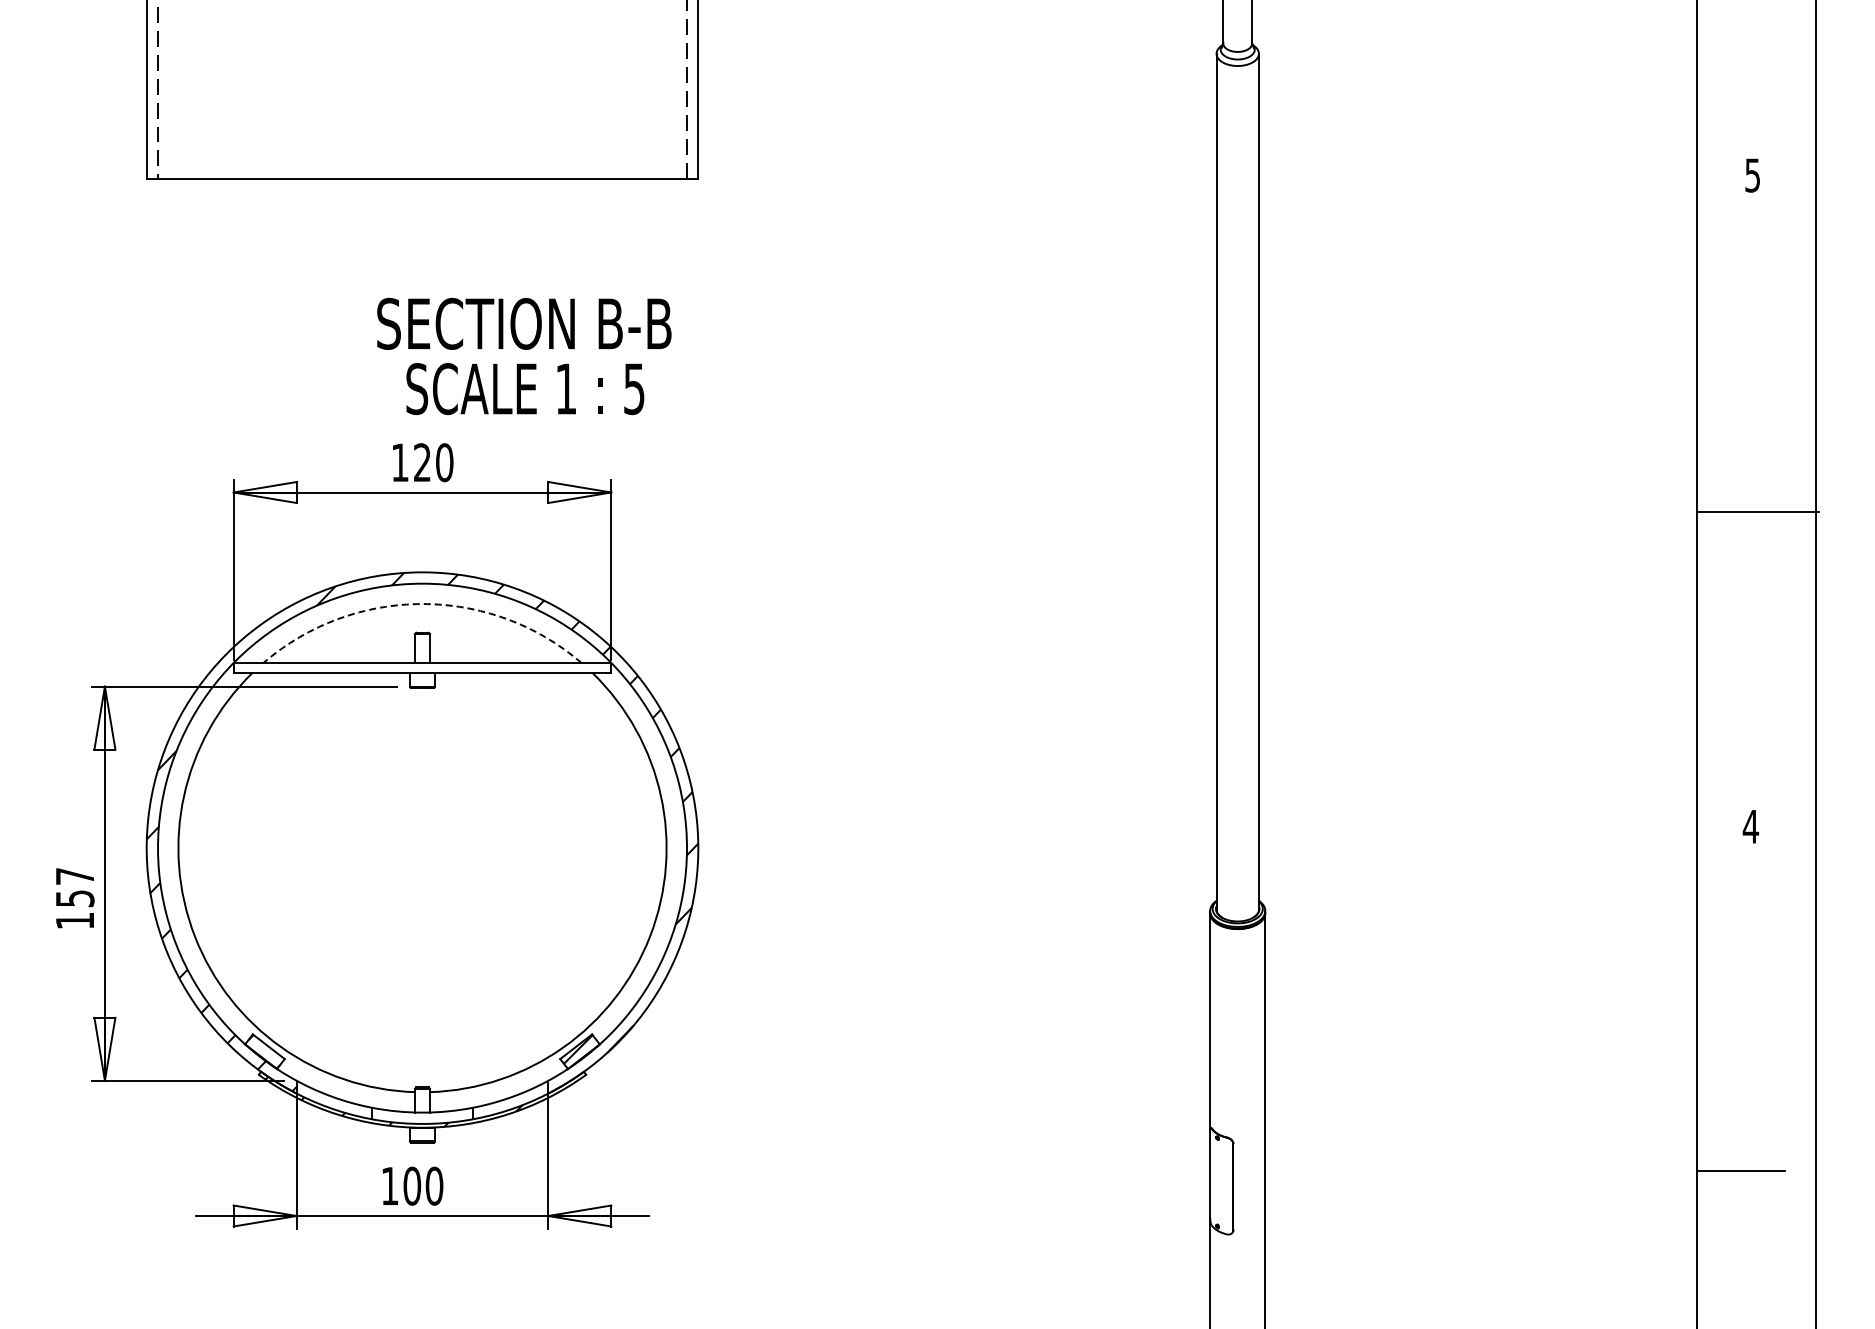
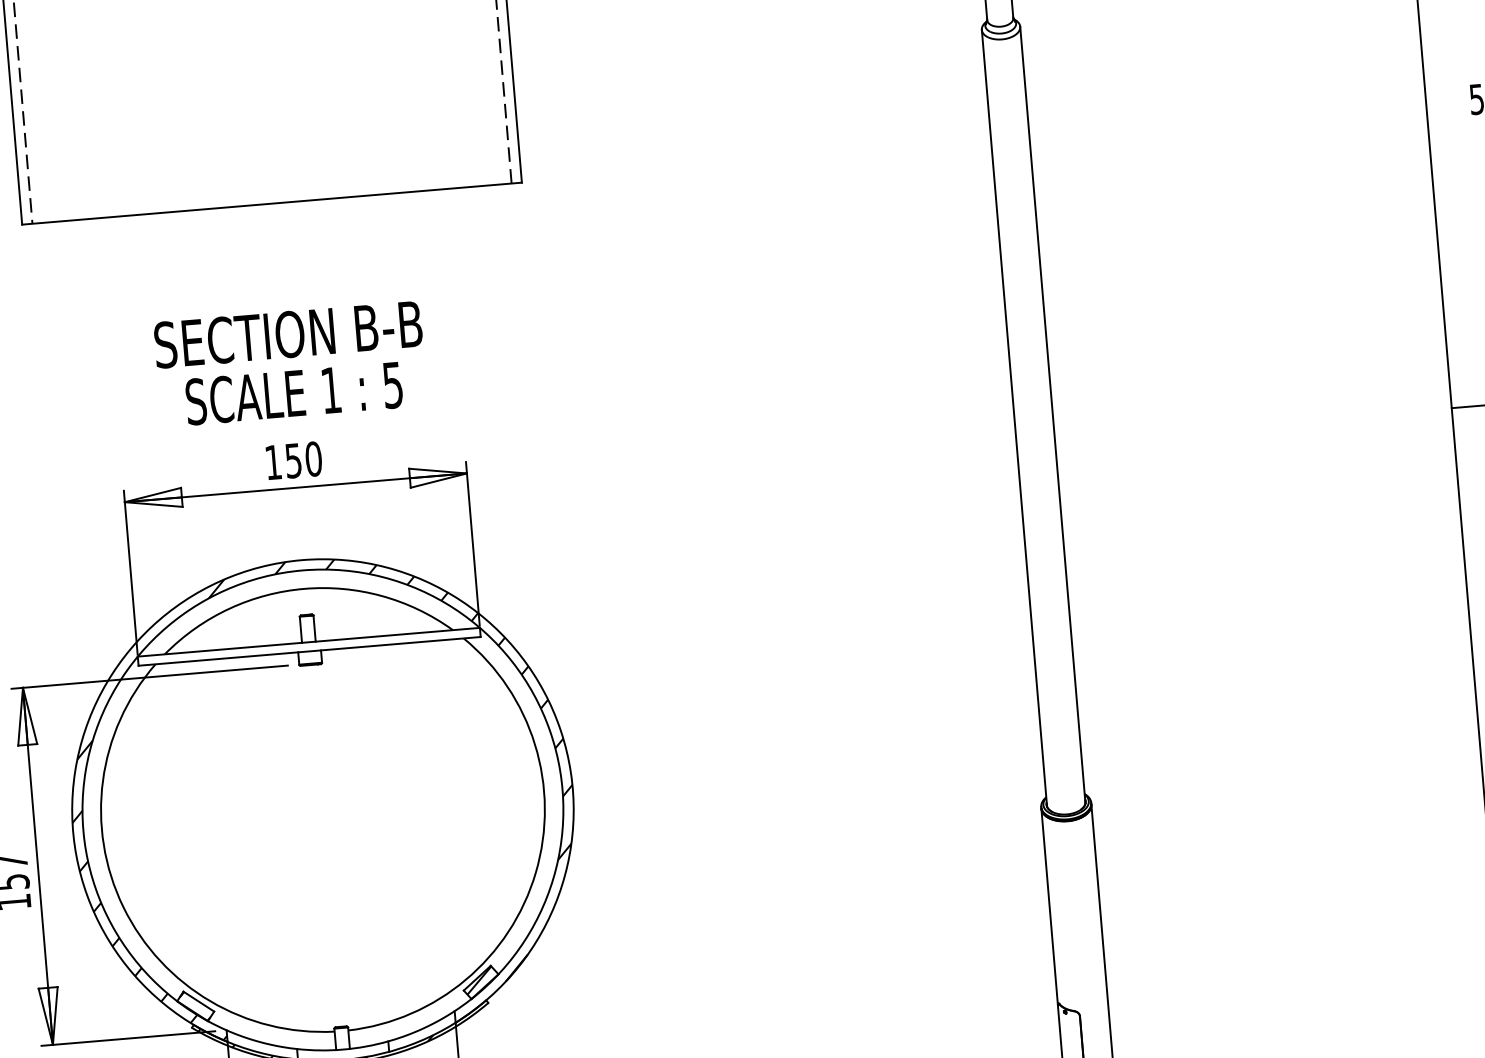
text: (524, 356) -> (290, 364), moved
text: (422, 462) -> (293, 460), 120 -> 150
arc: (422, 604) -> (304, 589), dashed -> solid

